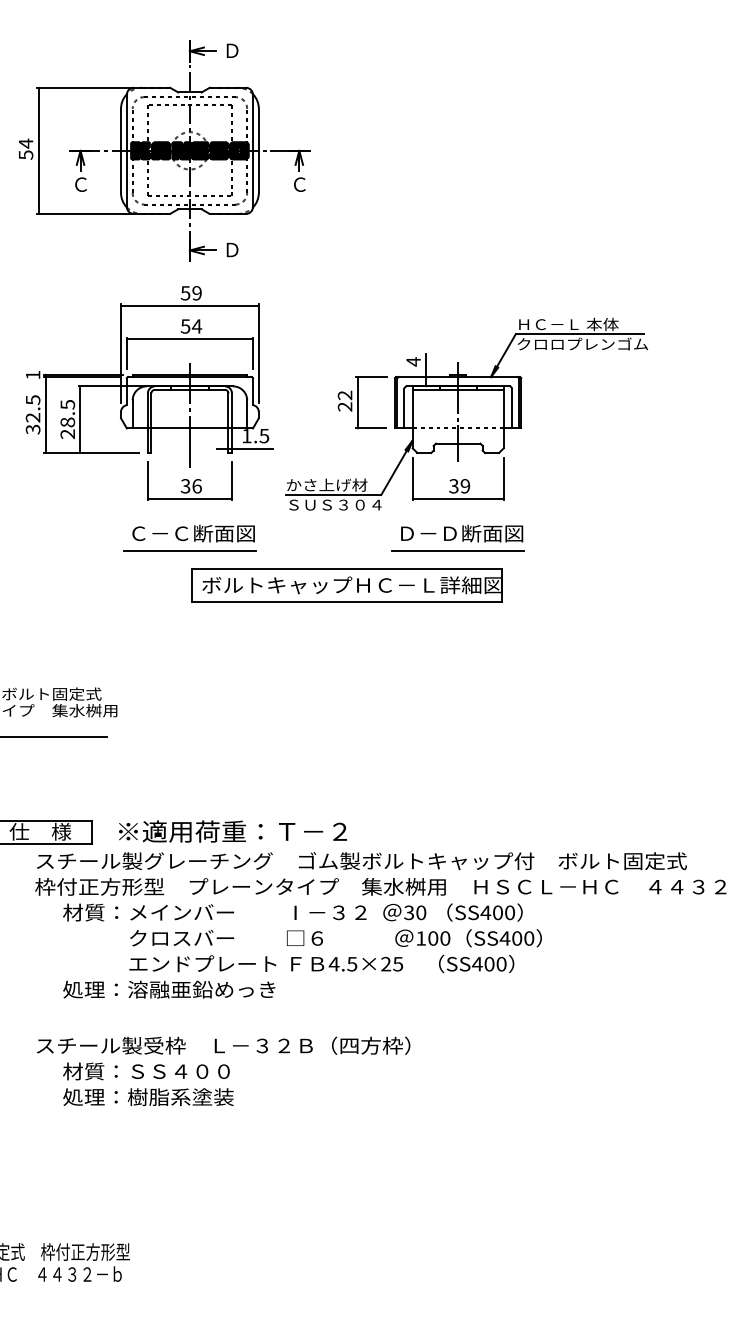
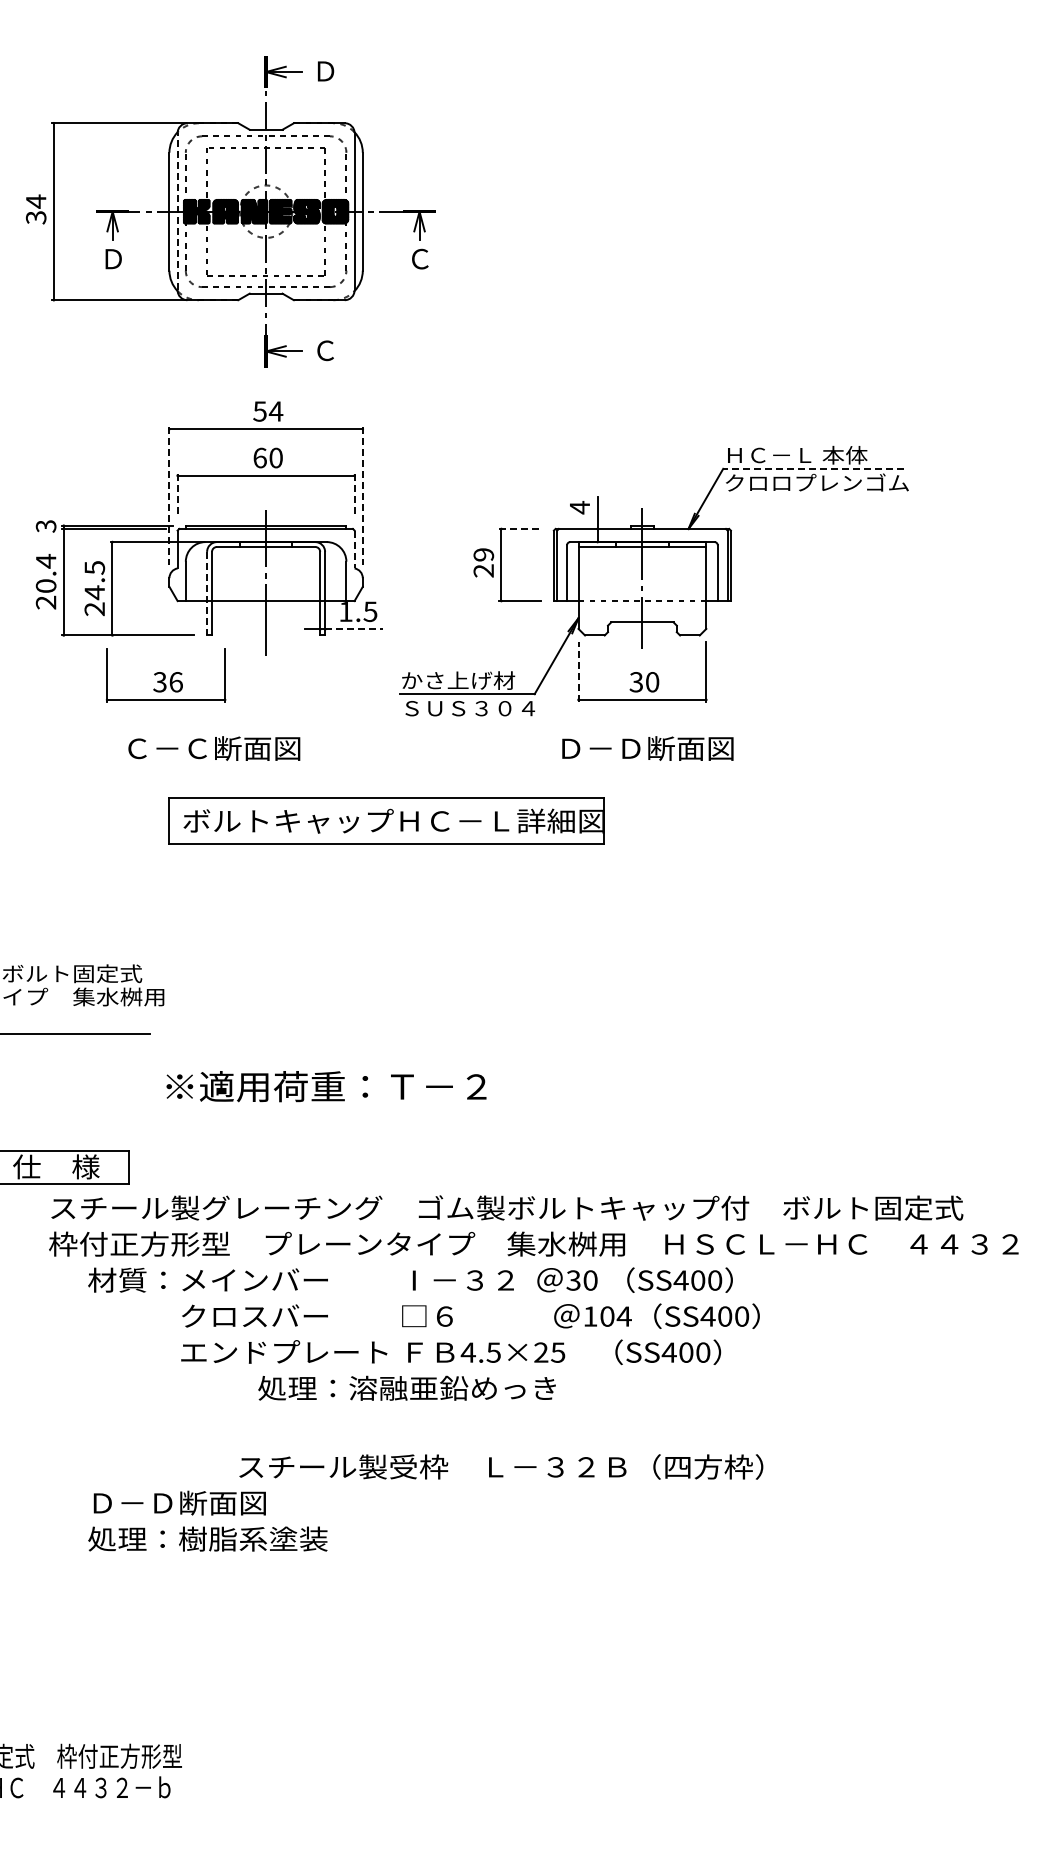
line: (126, 150) -> (177, 211), solid -> dashed
text: (25, 154) -> (35, 217), 54 -> 34
text: (81, 184) -> (113, 258), Ｃ -> Ｄ
text: (232, 249) -> (325, 350), Ｄ -> Ｃ
text: (196, 293) -> (275, 411), 59 -> 54
text: (191, 326) -> (268, 457), 54 -> 60
line: (579, 333) -> (812, 468), solid -> dashed
line: (121, 353) -> (169, 496), solid -> dashed
line: (126, 353) -> (177, 495), solid -> dashed
line: (252, 353) -> (354, 495), solid -> dashed
line: (258, 353) -> (362, 496), solid -> dashed
text: (32, 375) -> (45, 526), 1 -> 3
line: (372, 376) -> (521, 528), solid -> dashed
line: (252, 391) -> (354, 549), solid -> dashed
text: (344, 395) -> (483, 554), 22 -> 29
text: (33, 414) -> (46, 581), 32.5 -> 20.4
text: (67, 422) -> (94, 592), 28.5 -> 24.5
line: (148, 423) -> (207, 593), solid -> dashed
line: (252, 448) -> (354, 629), solid -> dashed
line: (412, 478) -> (578, 671), solid -> dashed
part: (190, 481) -> (166, 675), moved
text: (465, 486) -> (652, 682), 39 -> 30
text: (193, 533) -> (214, 748), moved
line: (189, 549) -> (265, 771), removed
line: (458, 549) -> (642, 771), removed
part: (347, 584) -> (386, 820), moved
text: (232, 831) -> (326, 1086), moved
text: (444, 938) -> (623, 1316), 100 -> 104
text: (168, 989) -> (406, 1387), moved
text: (223, 1045) -> (501, 1466), moved
text: (146, 1071) -> (204, 1502), 材質：ＳＳ４００ -> Ｄ－Ｄ断面図

